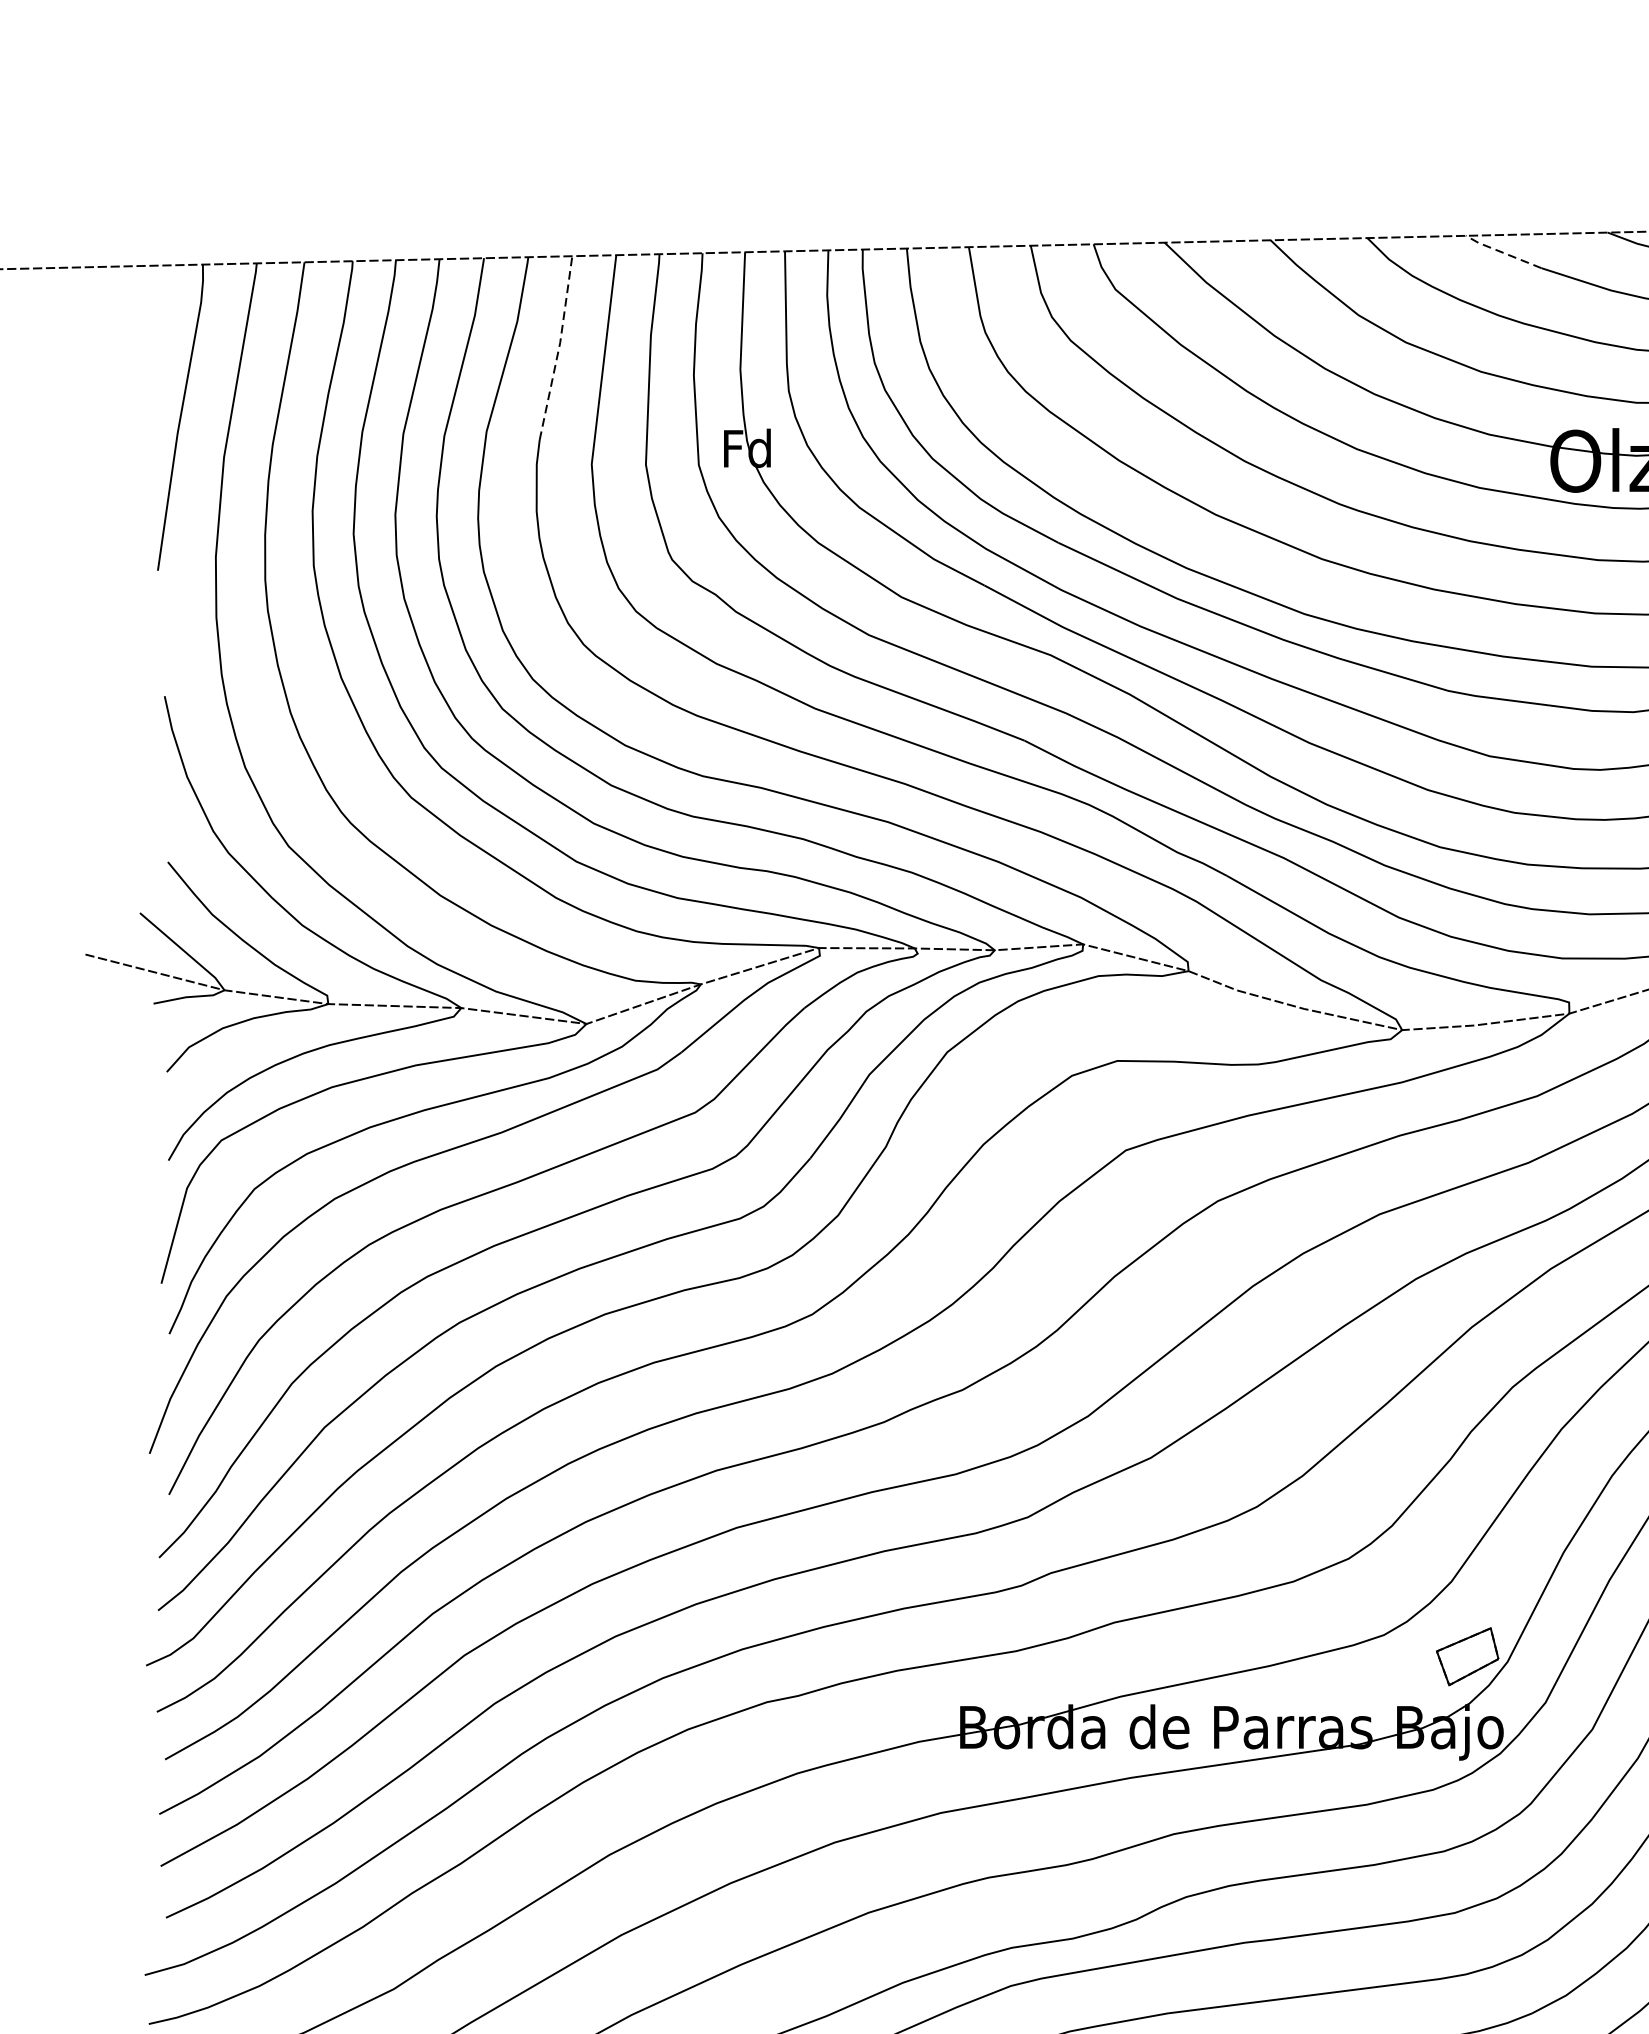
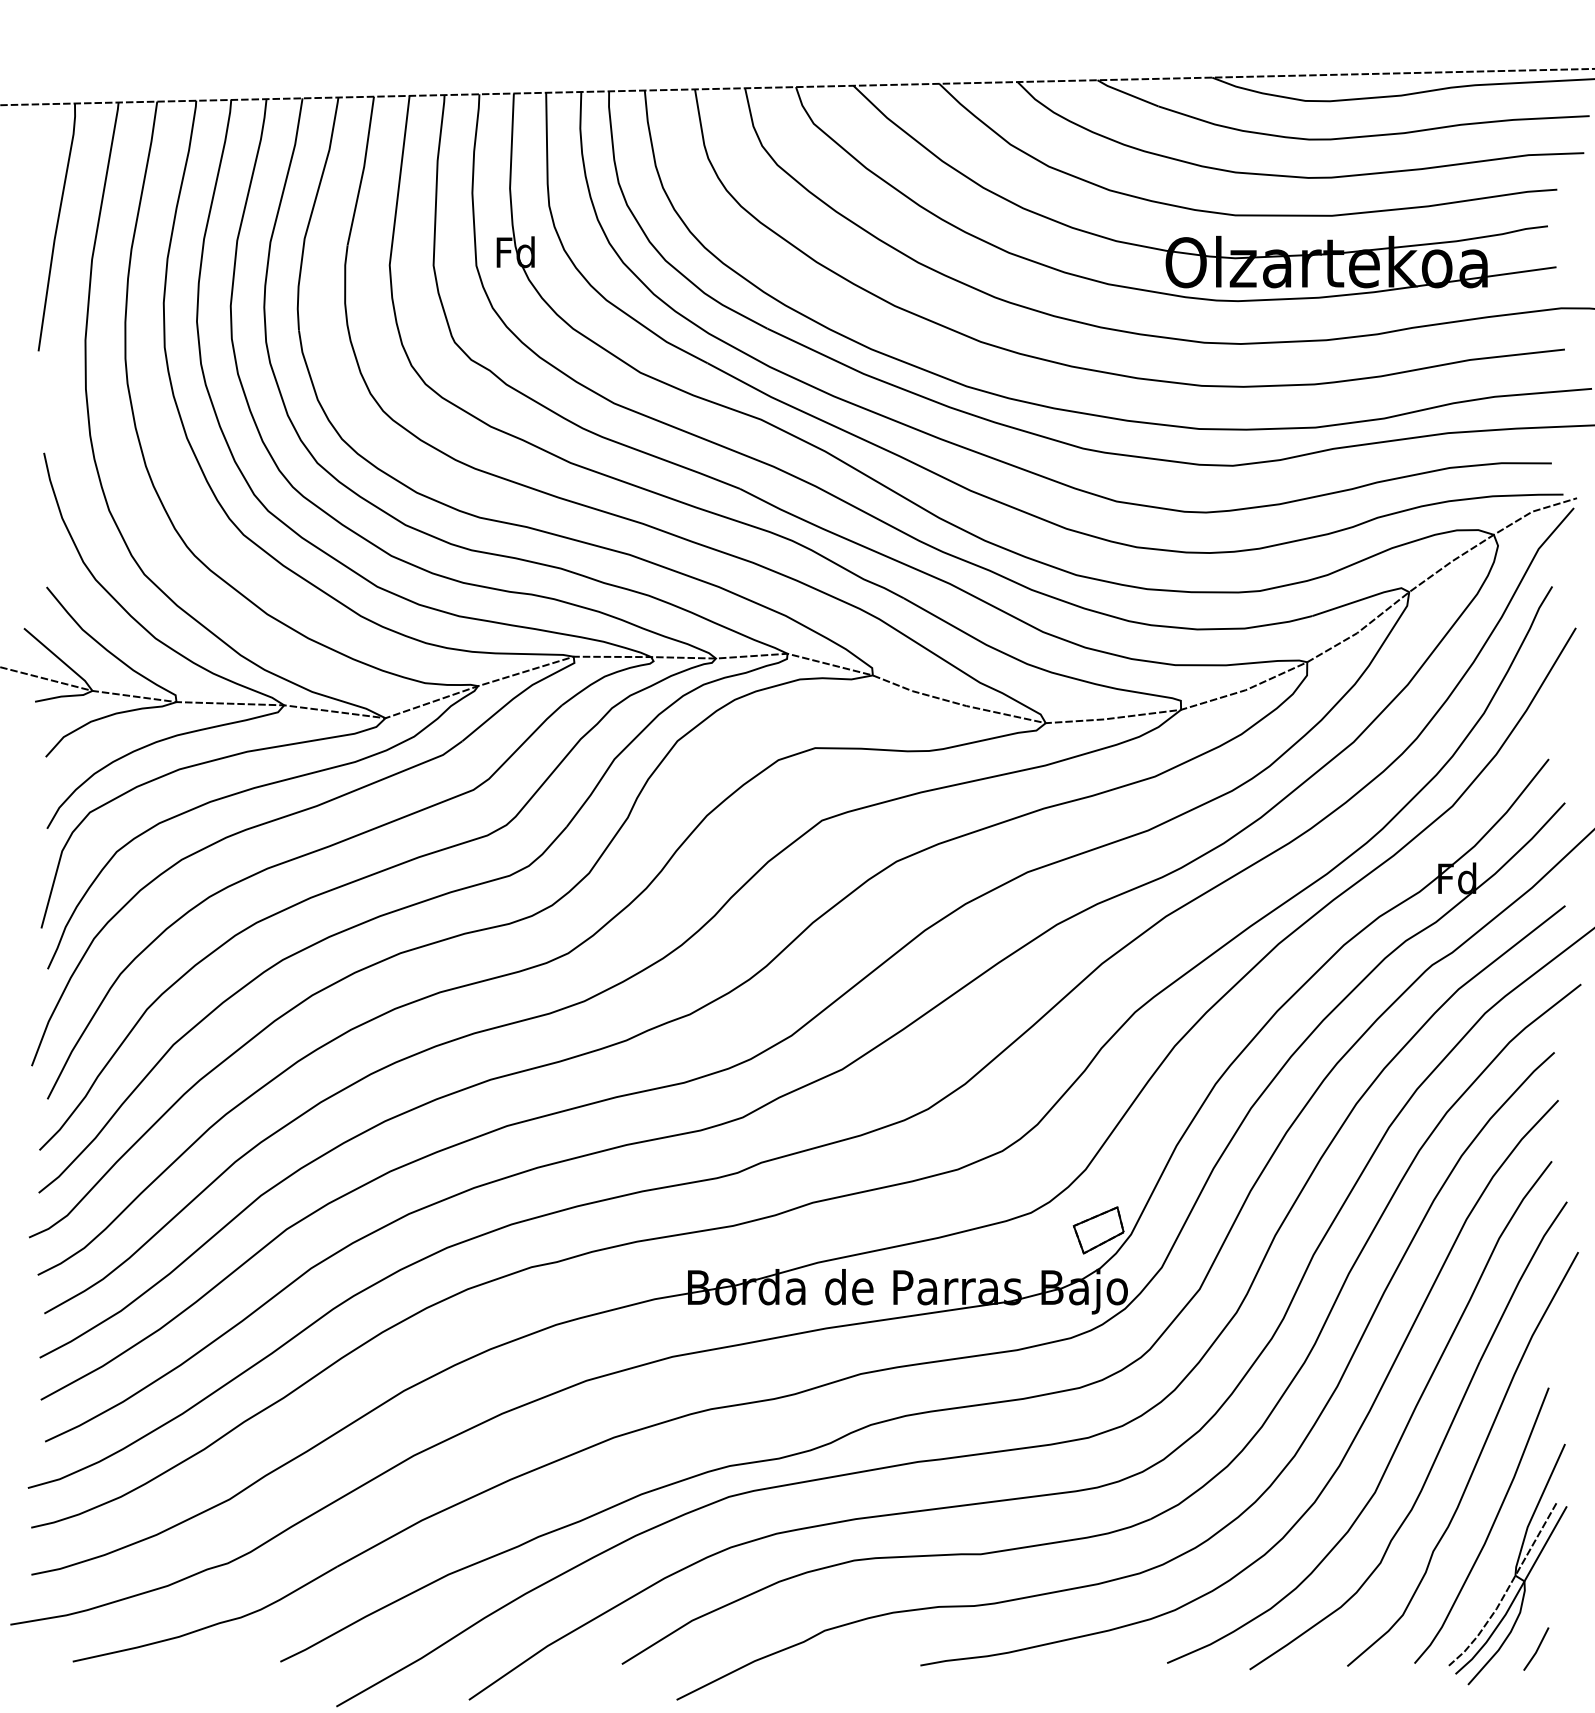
line: (1501, 252) -> (1126, 93), dashed -> solid
line: (559, 347) -> (363, 170), dashed -> solid

